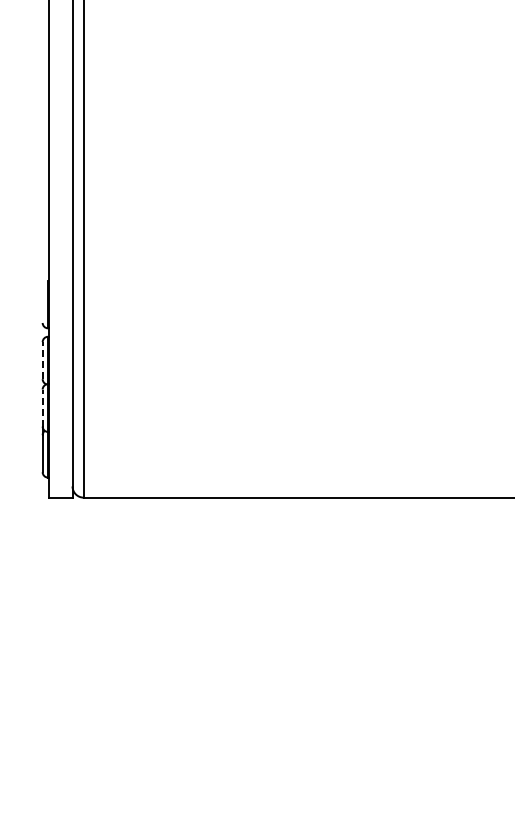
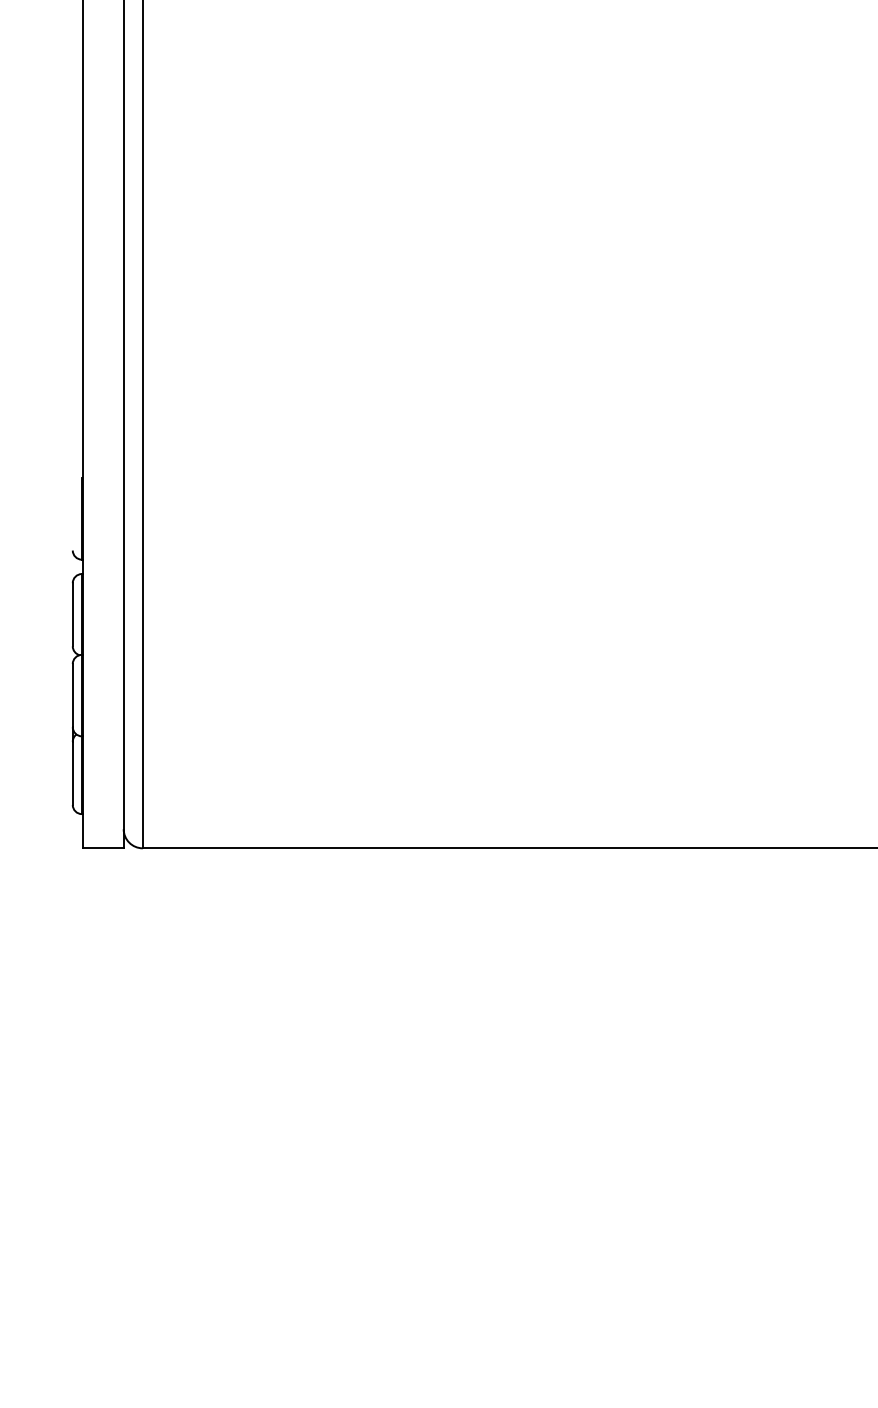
line: (42, 360) -> (72, 614), dashed -> solid
line: (42, 408) -> (72, 696), dashed -> solid

